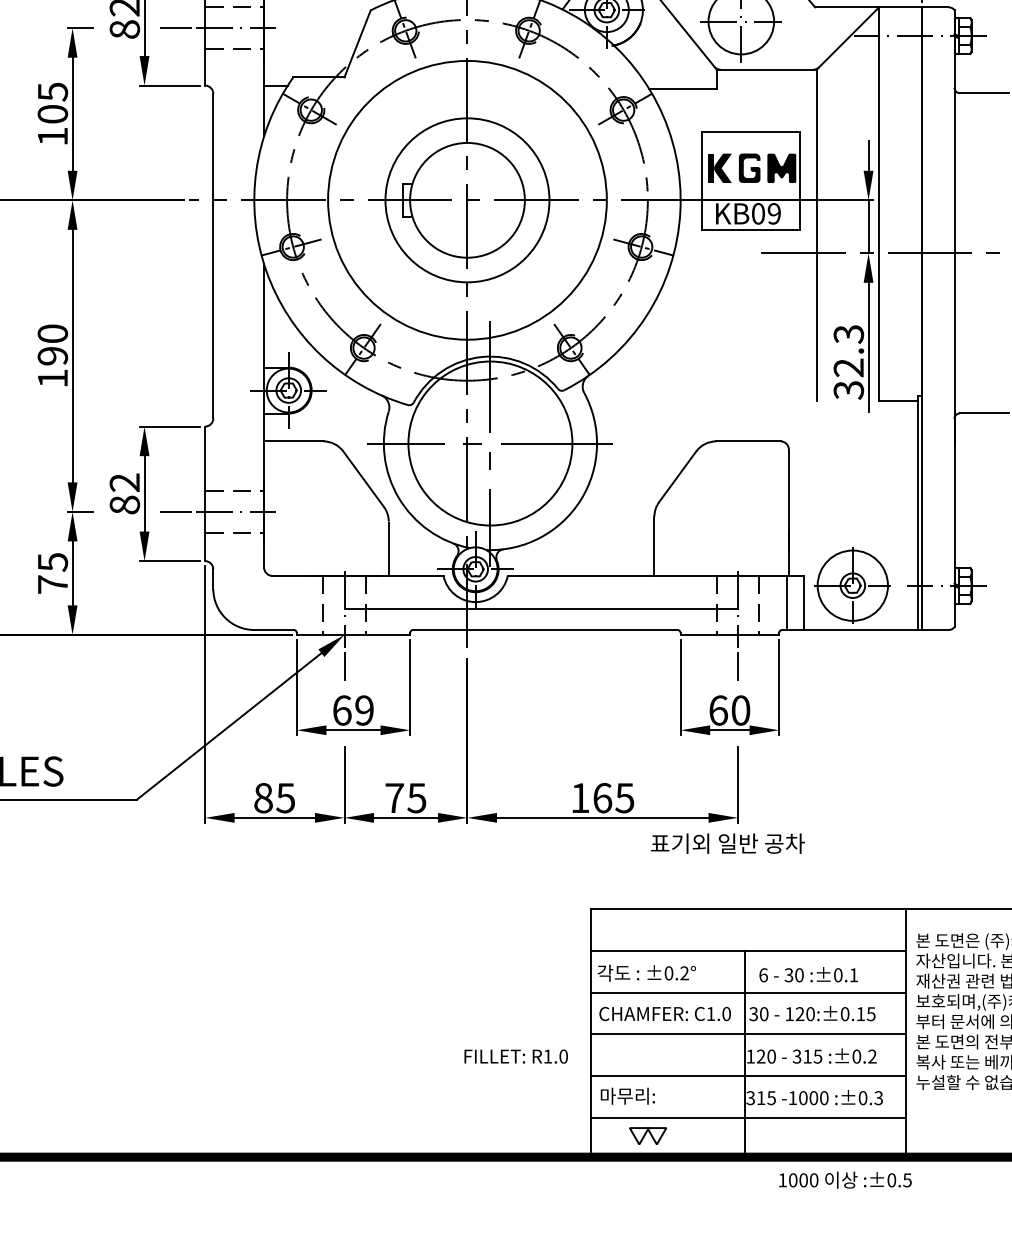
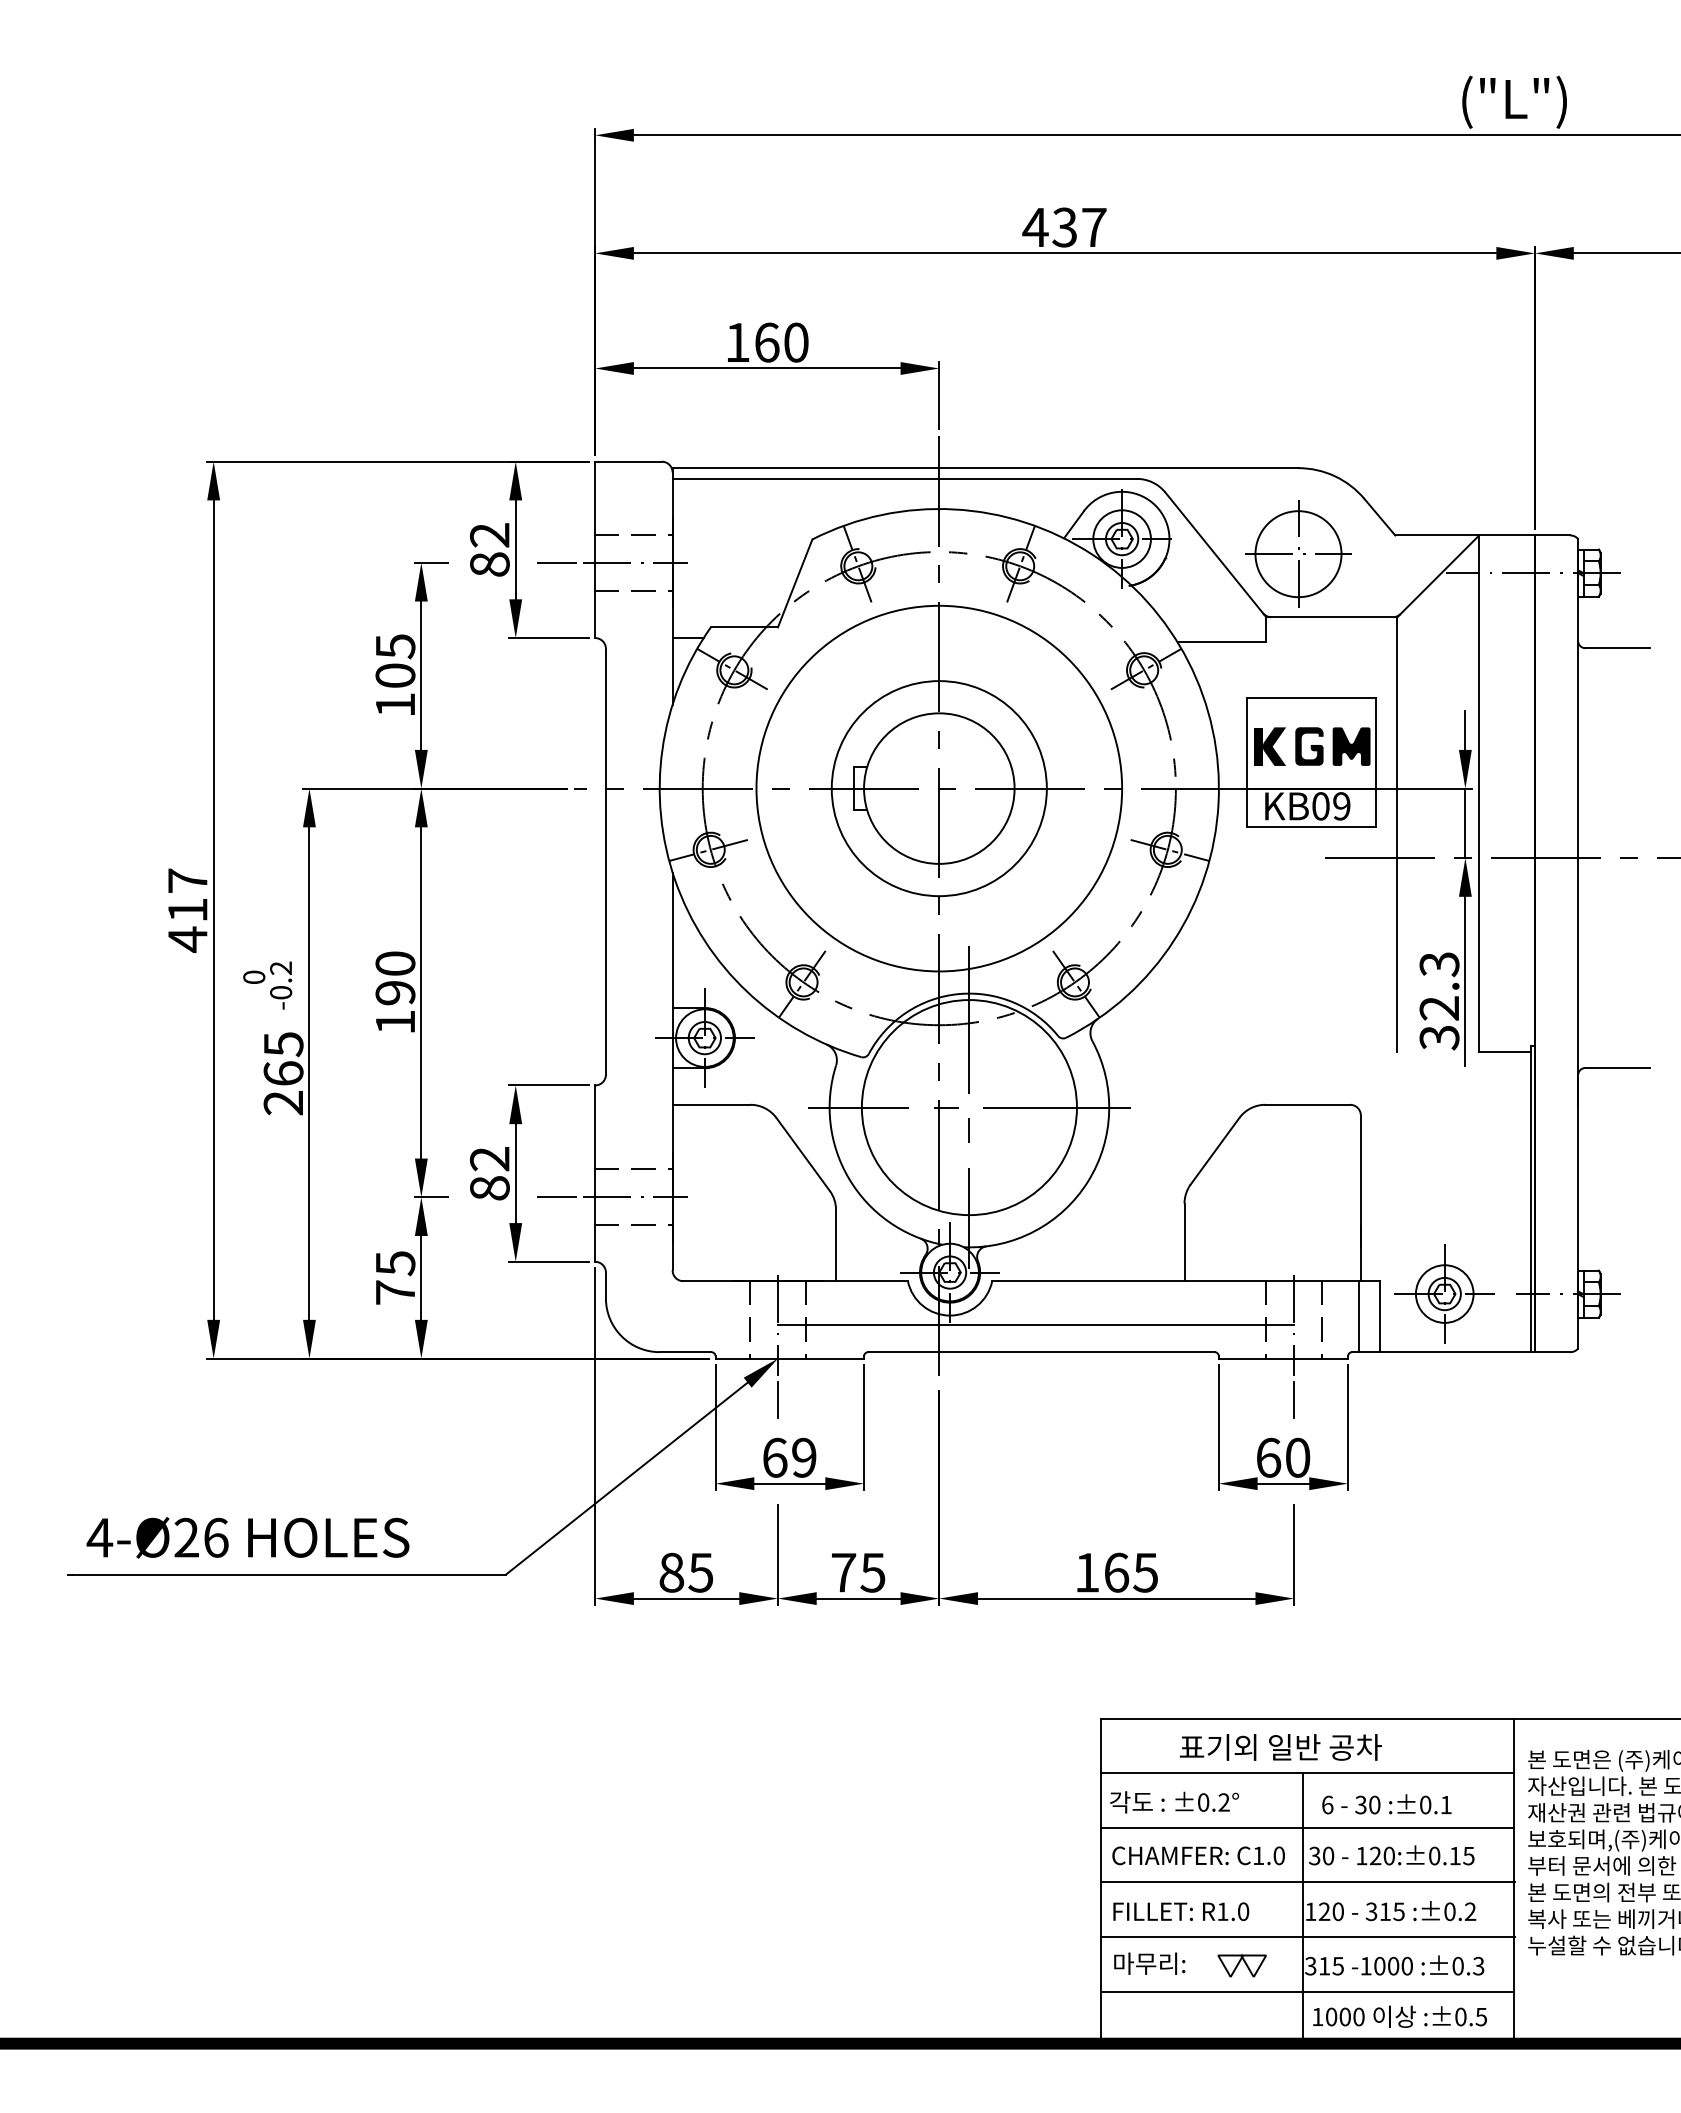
circle: (852, 585) -> (1444, 1293), size x0.62
text: (727, 843) -> (1280, 1747), moved
text: (516, 1056) -> (1181, 1911), moved
part: (647, 1135) -> (1241, 1965), moved
text: (845, 1179) -> (1399, 2016), moved

